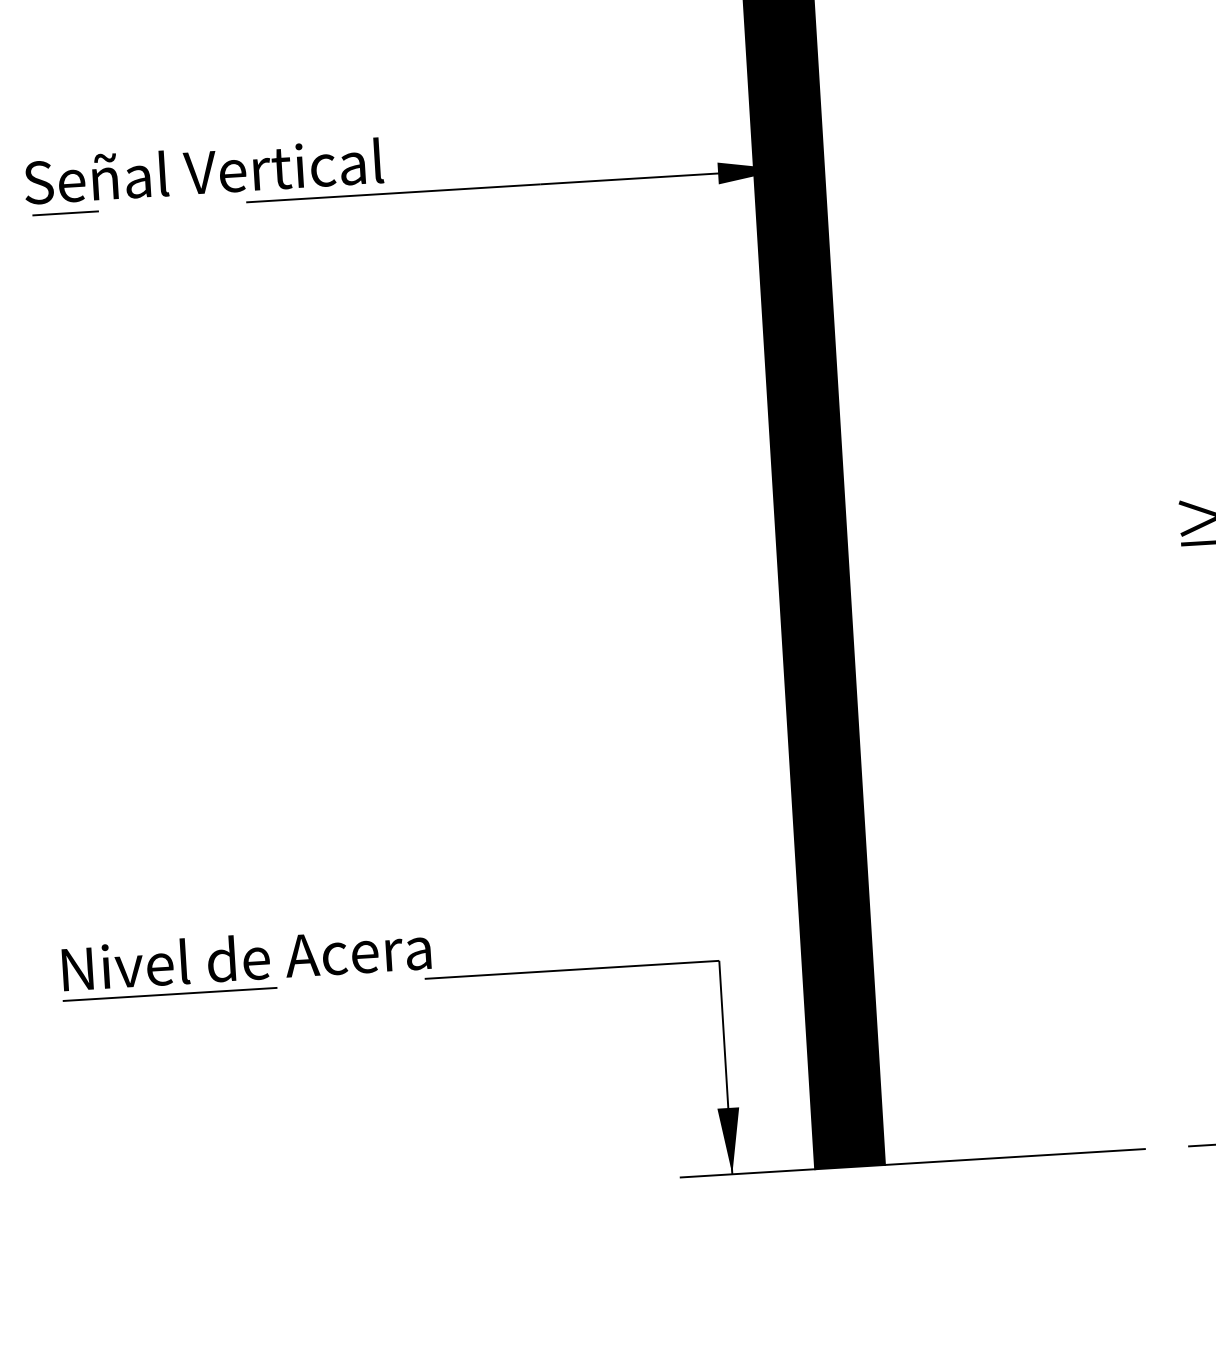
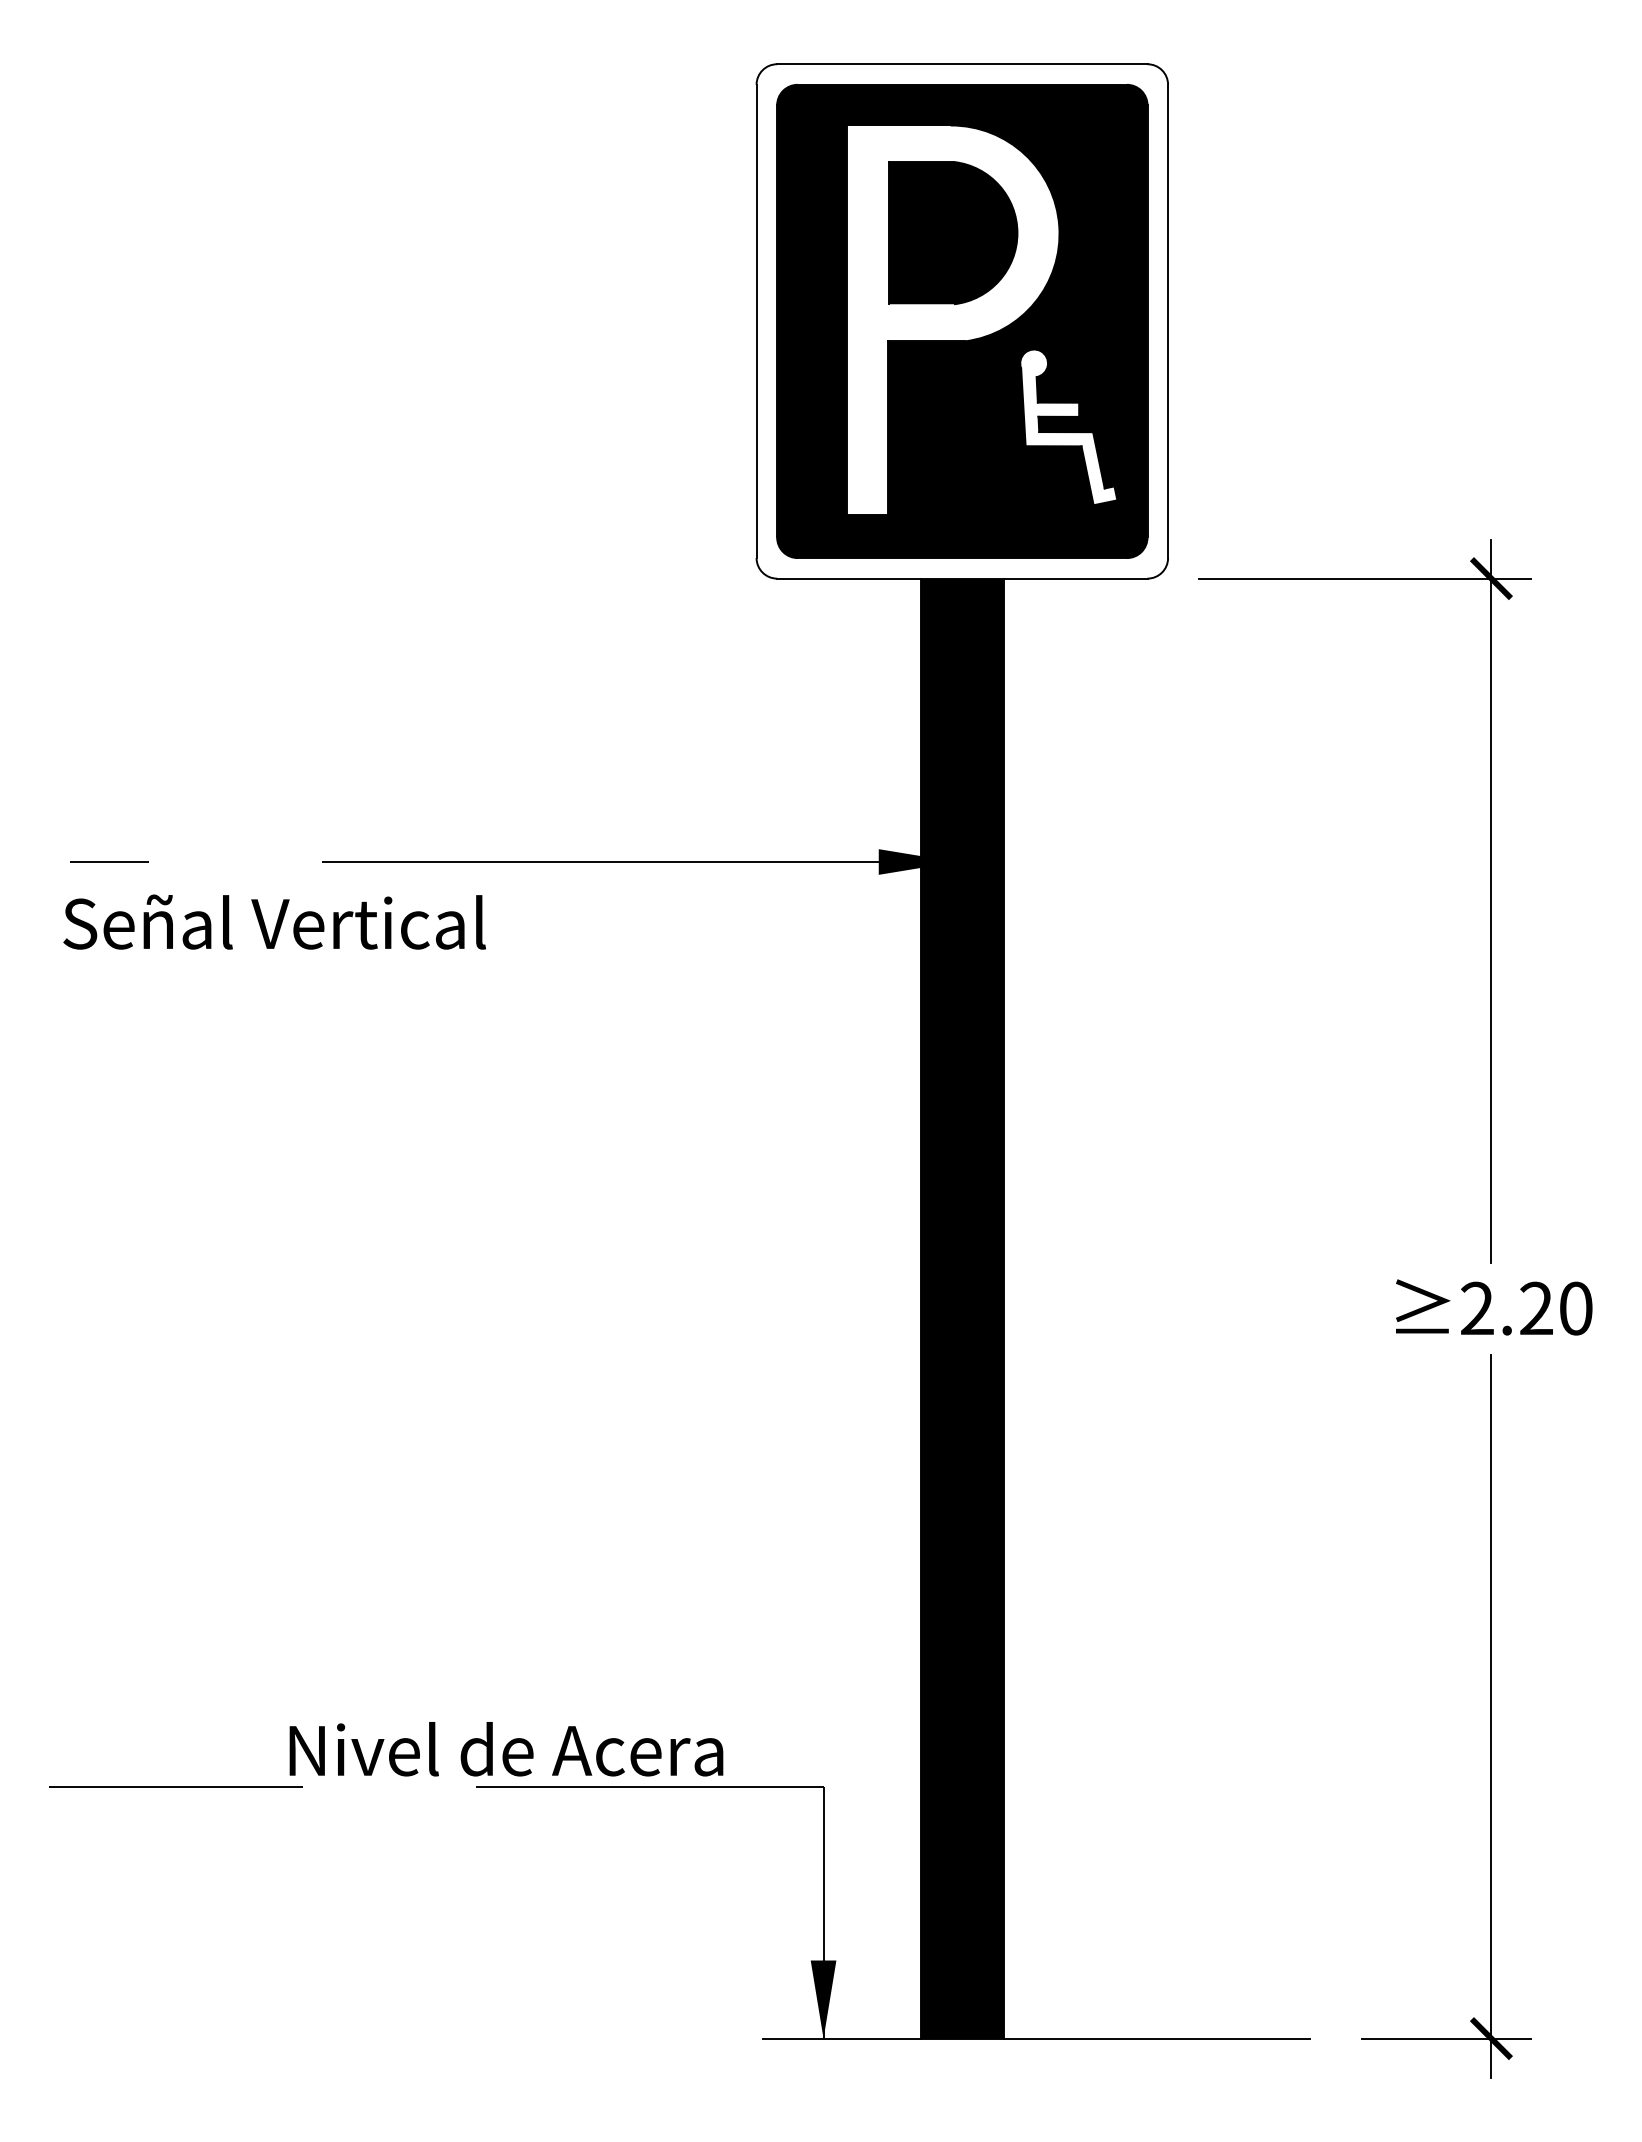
text: (203, 170) -> (274, 921), moved
text: (246, 957) -> (506, 1749), moved

